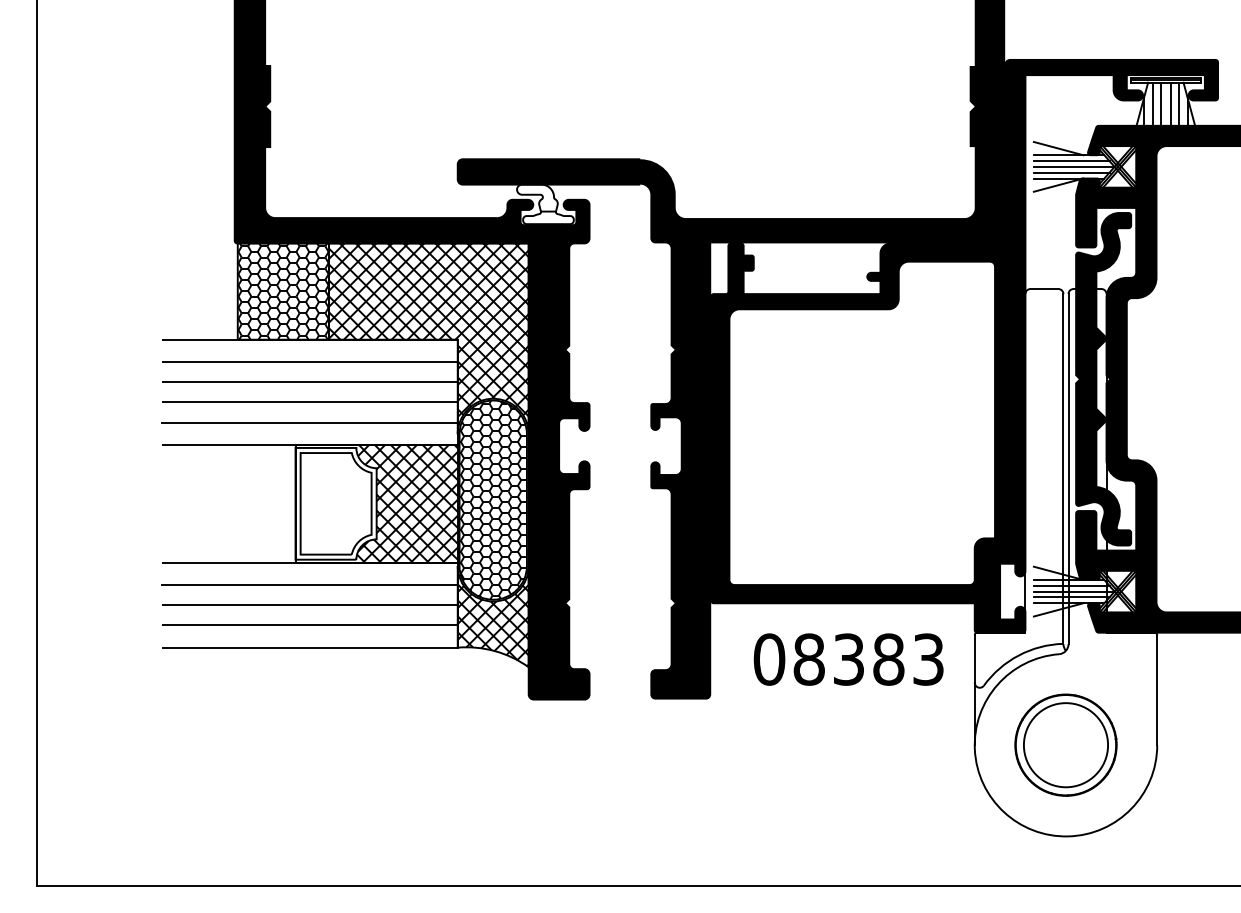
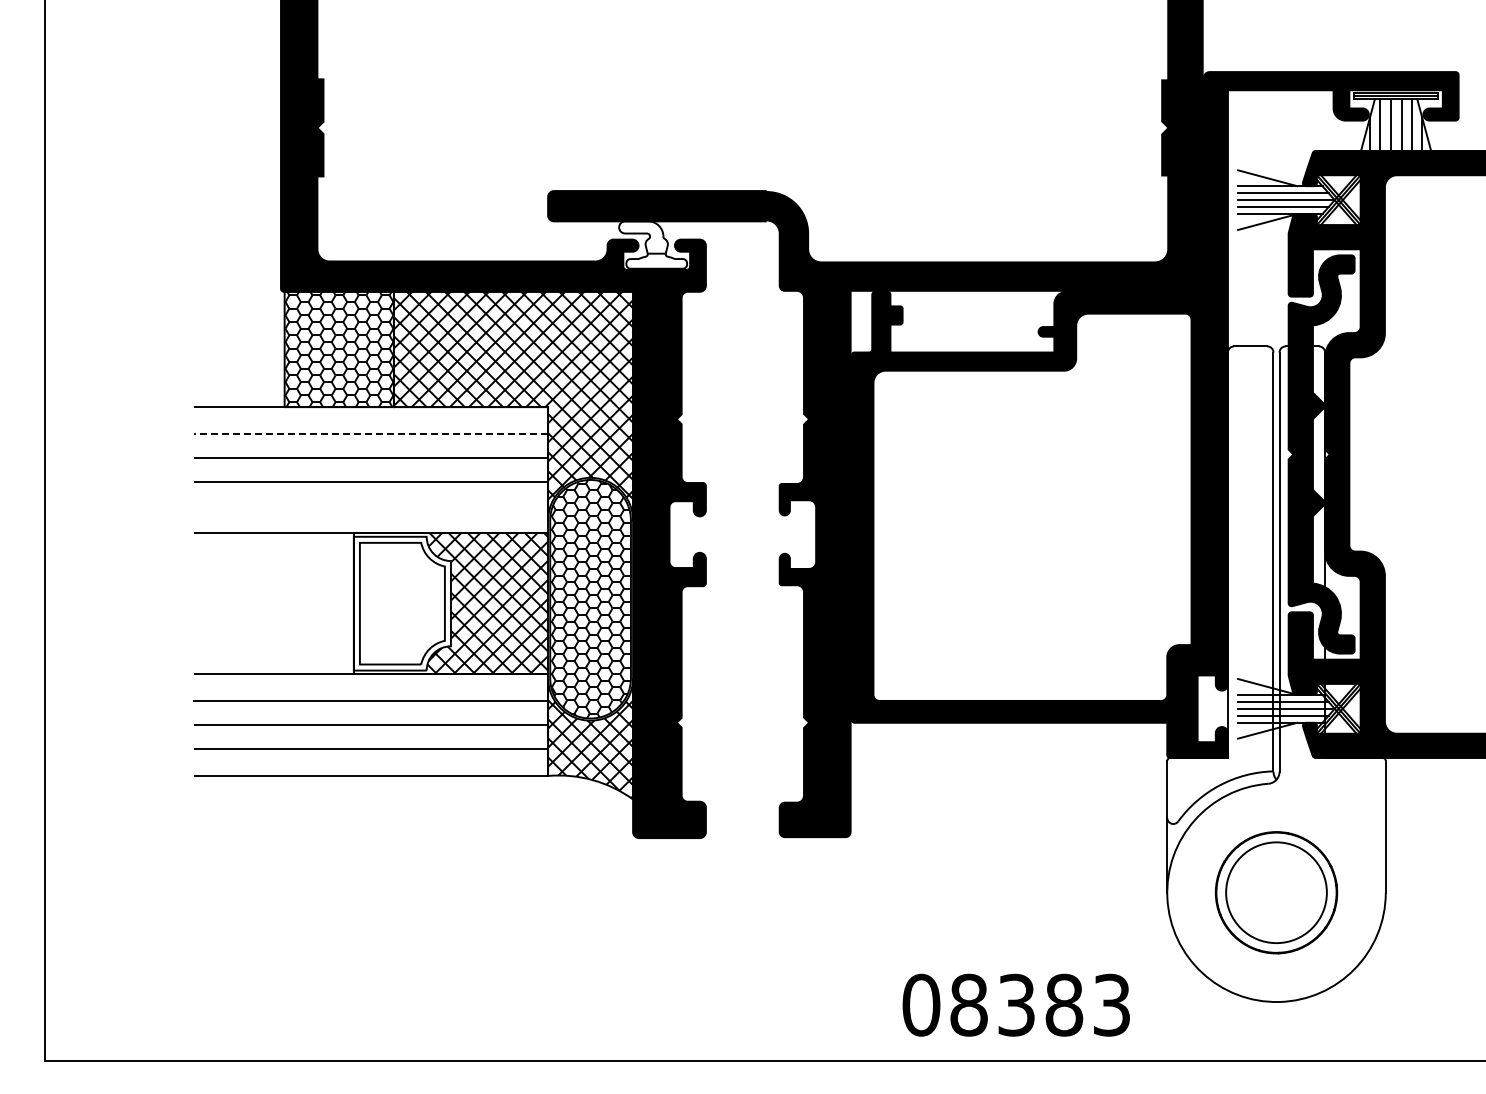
line: (310, 361) -> (371, 433), solid -> dashed
line: (310, 422) -> (371, 506), removed
text: (848, 658) -> (1015, 1004), moved

